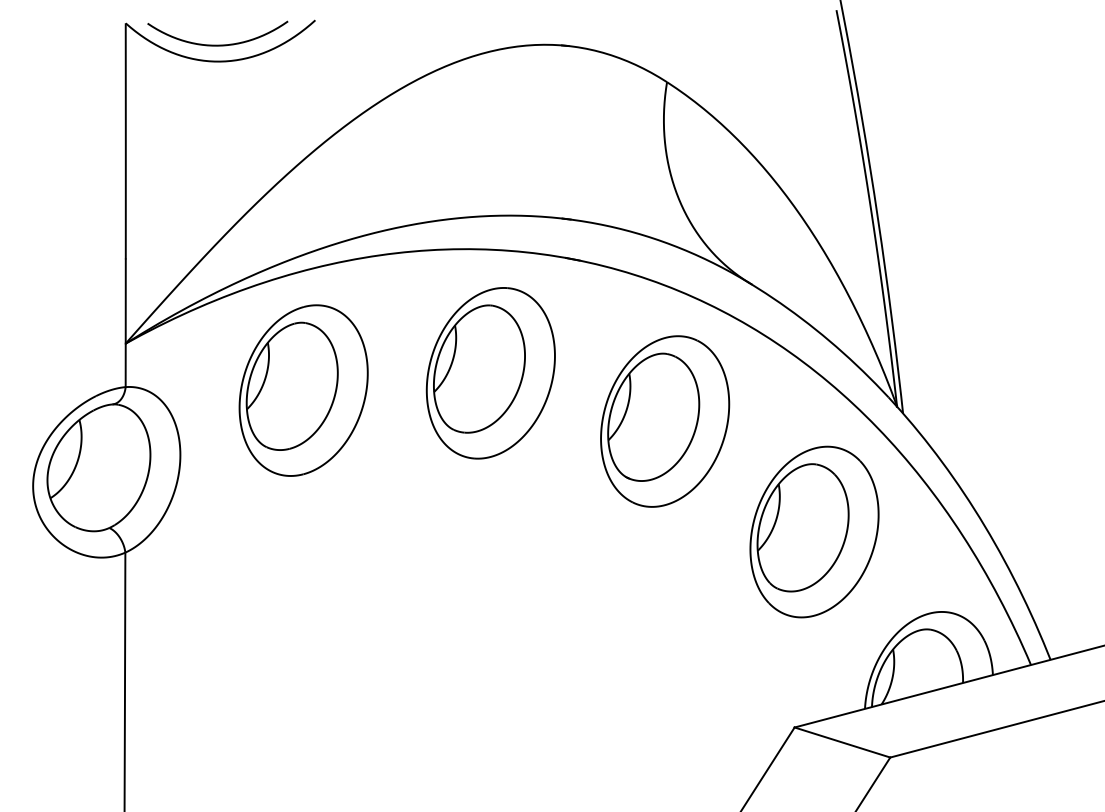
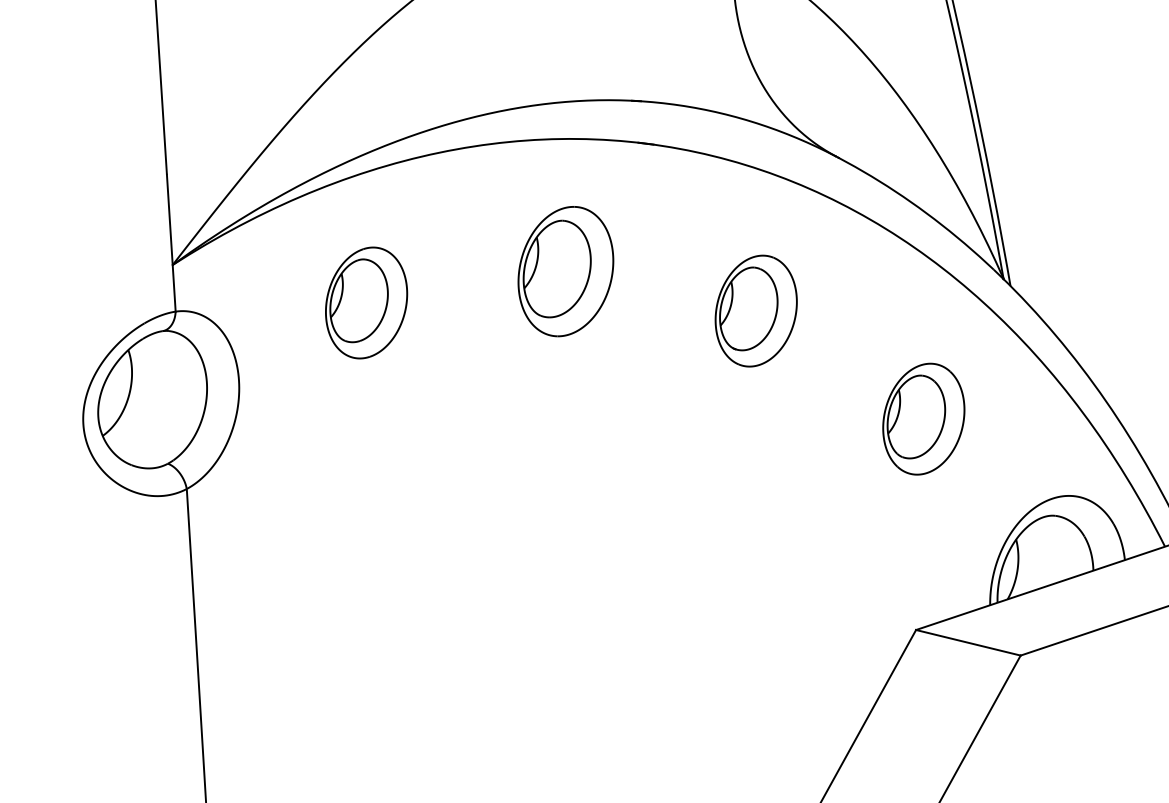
part: (490, 373) -> (565, 271), size x0.7
part: (303, 390) -> (366, 302), size x0.6
part: (665, 421) -> (756, 311), size x0.6
part: (814, 531) -> (923, 418), size x0.6

